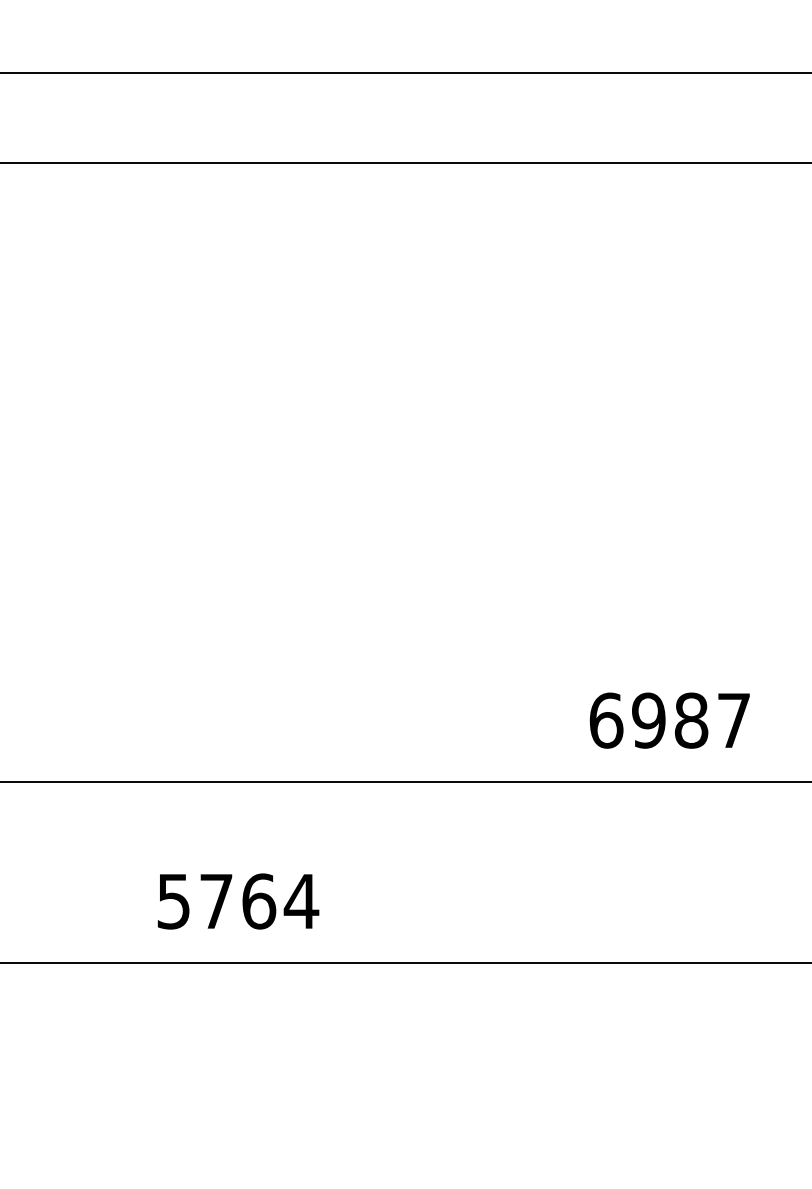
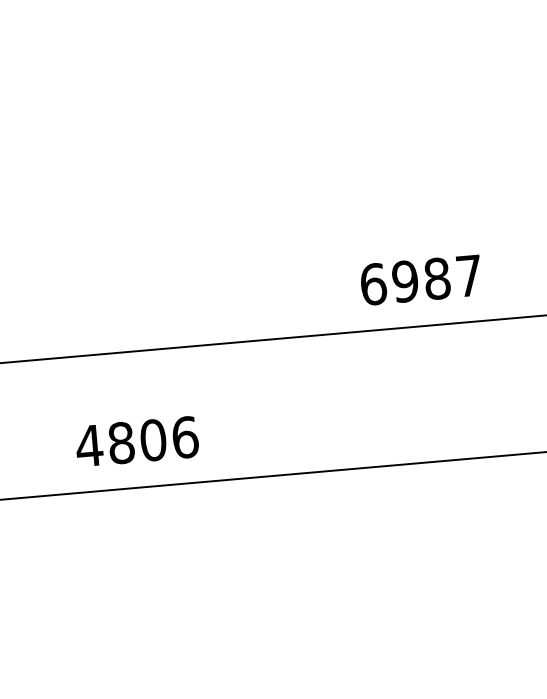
text: (669, 720) -> (420, 280), moved
text: (237, 901) -> (137, 441), 5764 -> 4806

